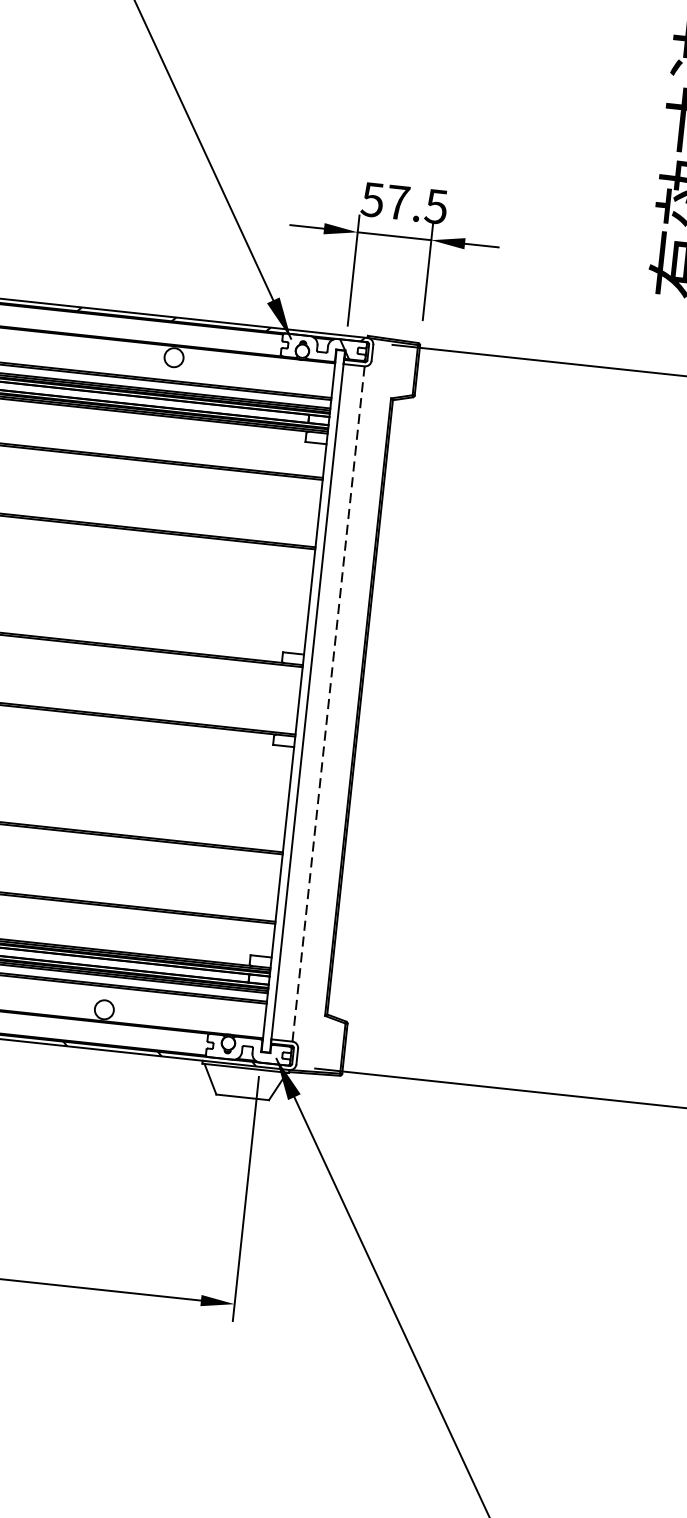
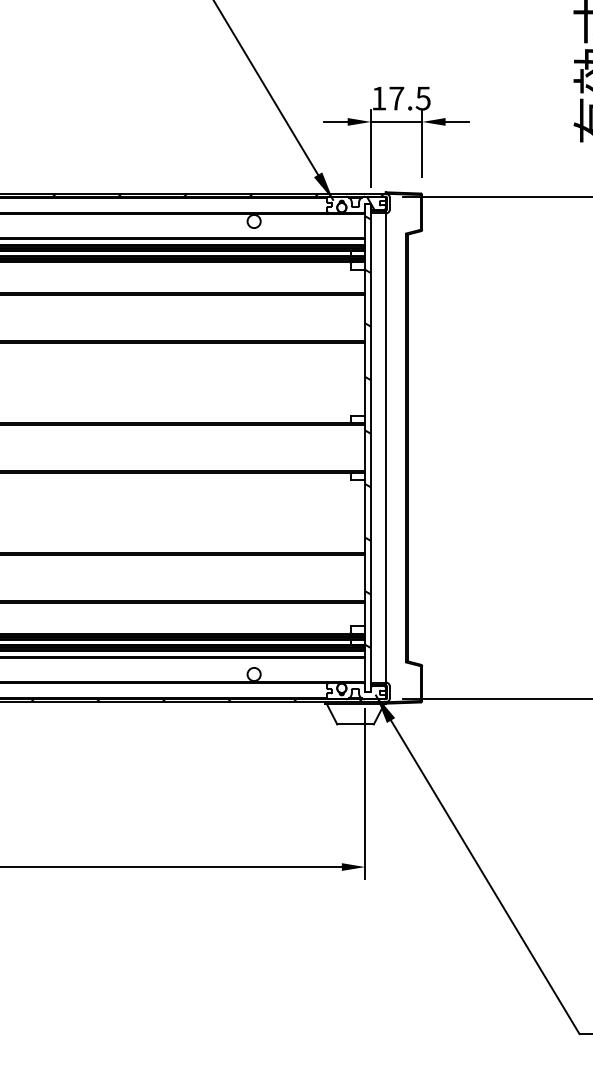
text: (372, 199) -> (378, 98), 57.5 -> 17.5
hatch: (306, 679) -> (368, 432), added
line: (328, 704) -> (385, 448), dashed -> solid

